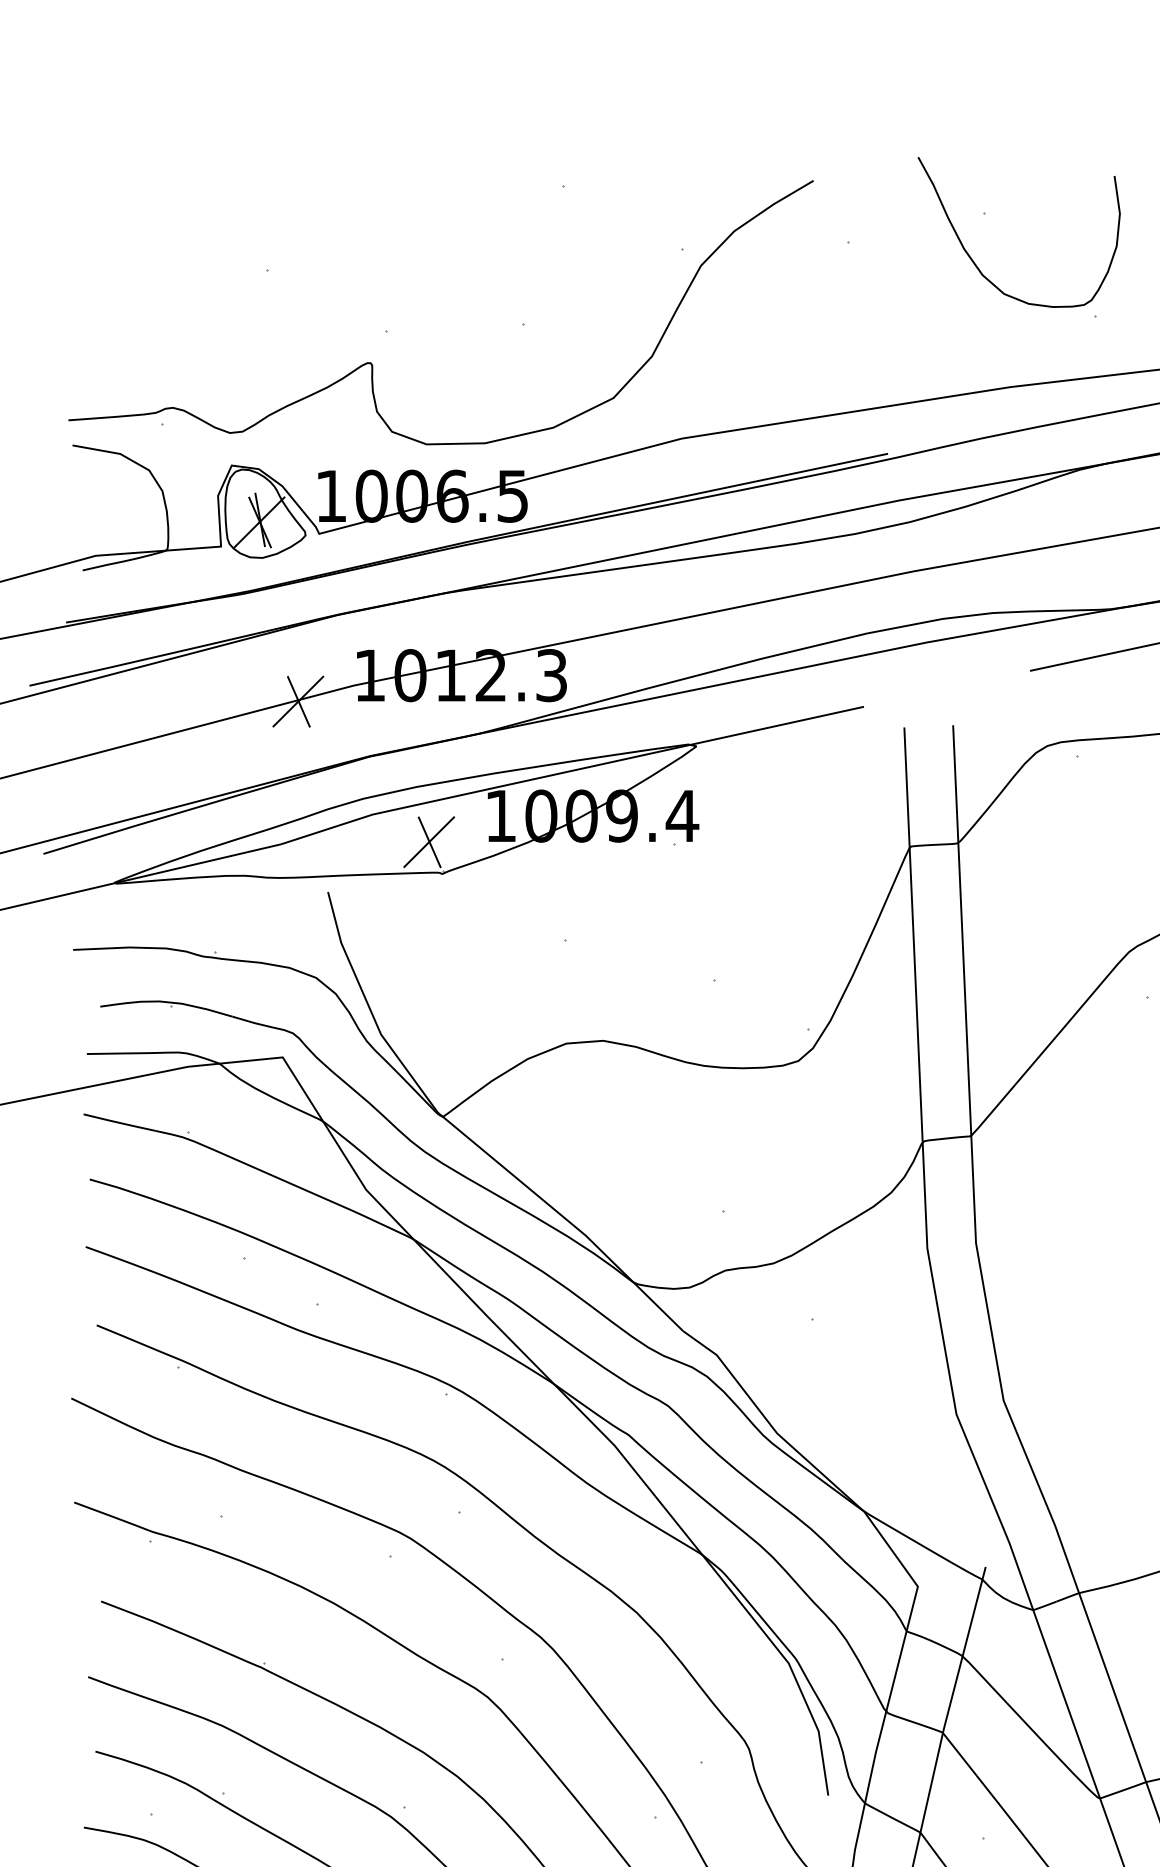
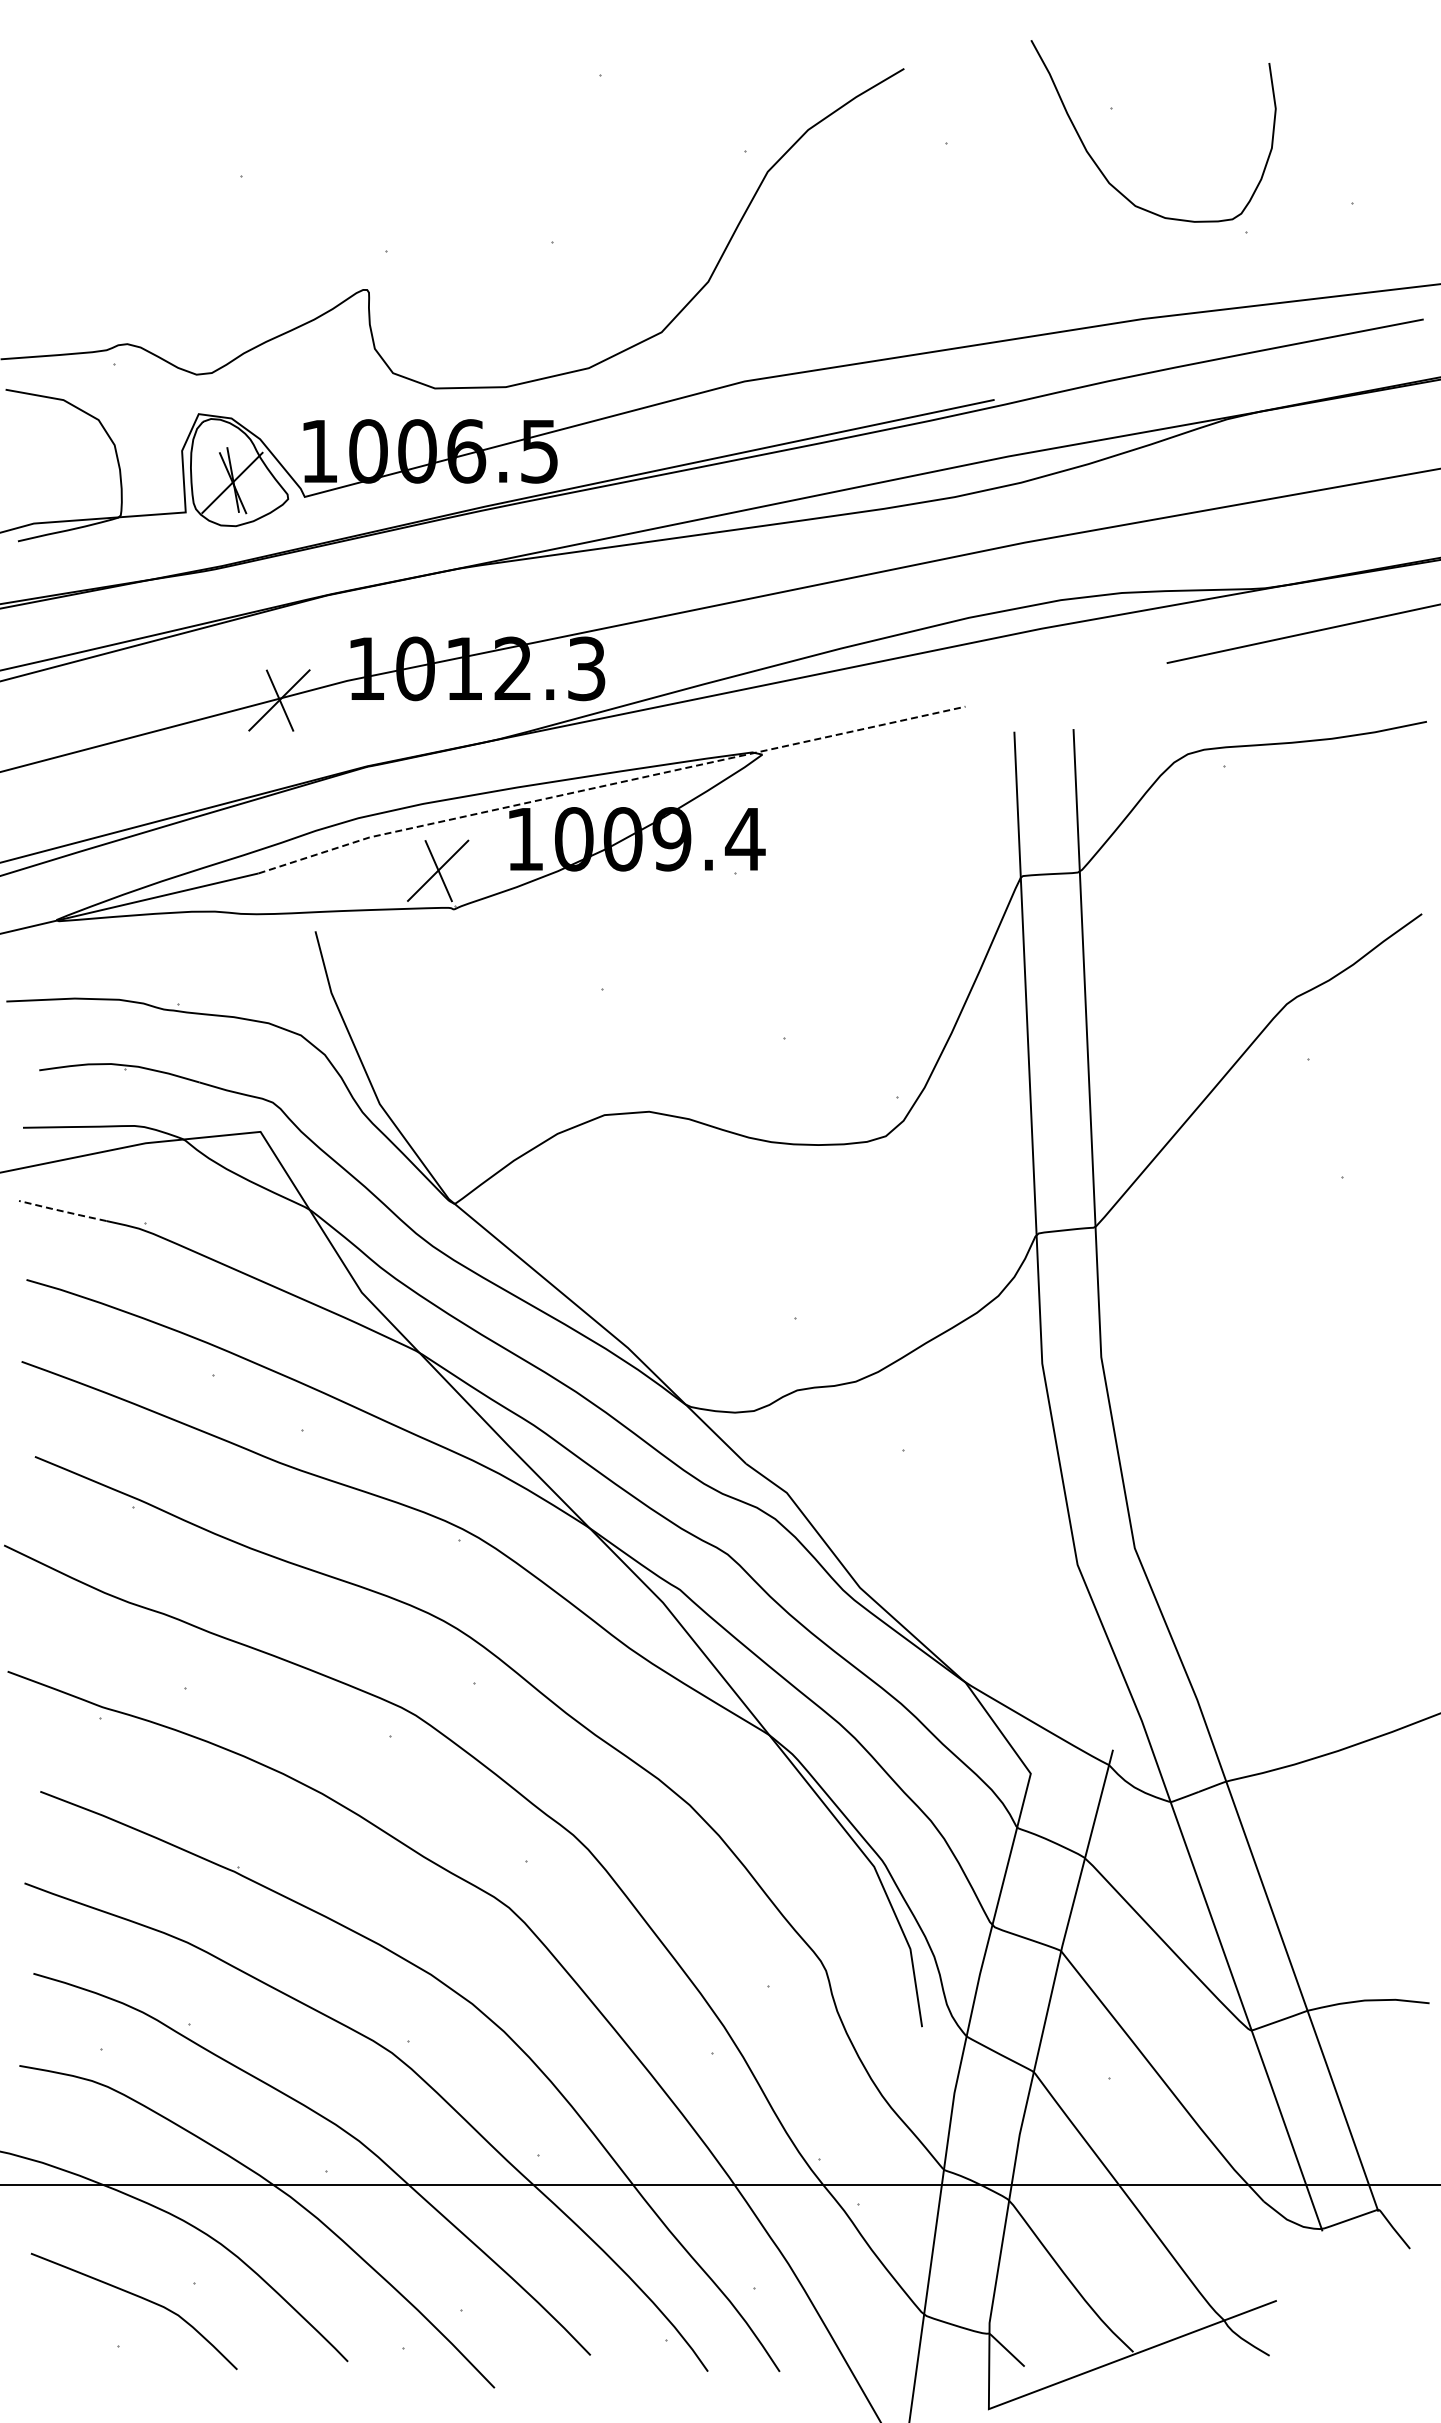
line: (571, 770) -> (610, 784), solid -> dashed
line: (119, 1123) -> (62, 1211), solid -> dashed

